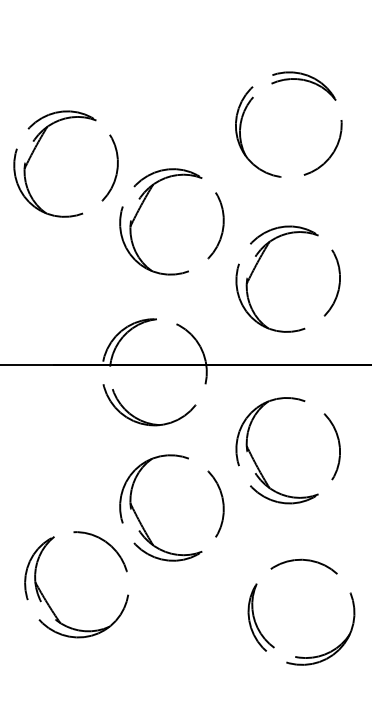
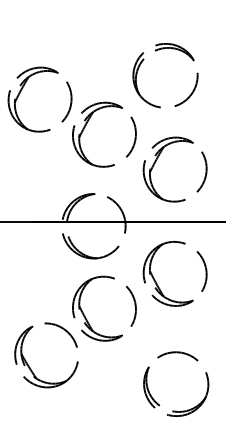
part: (273, 84) -> (156, 51), moved
part: (270, 642) -> (157, 402), moved

